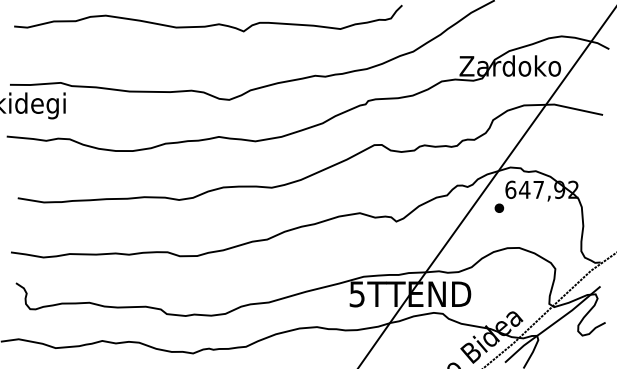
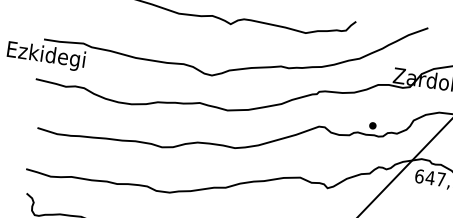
part: (499, 207) -> (373, 125), moved

